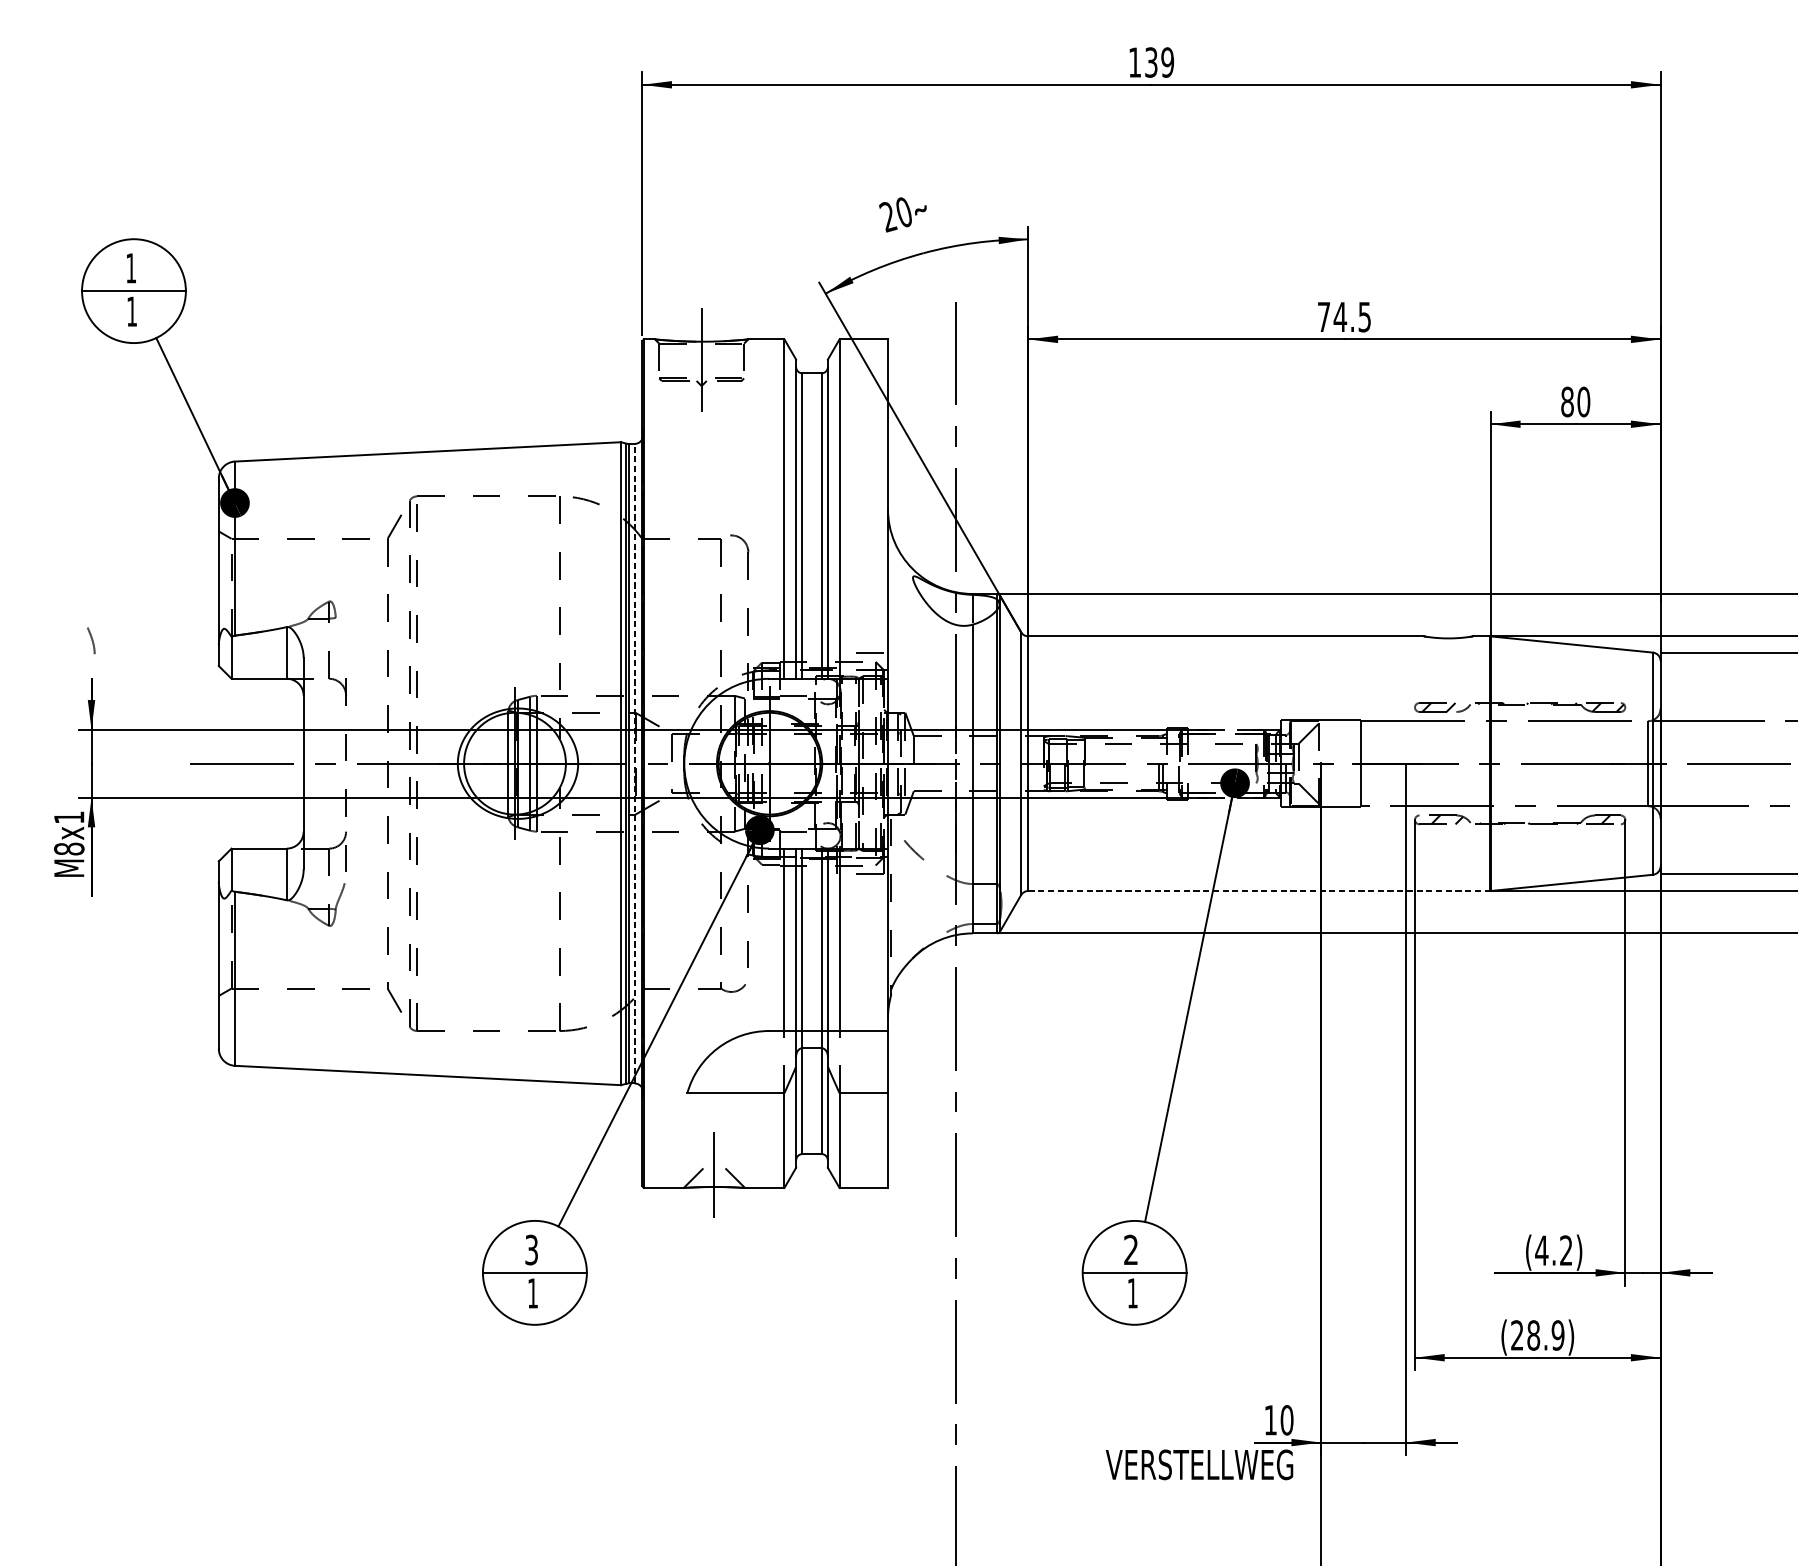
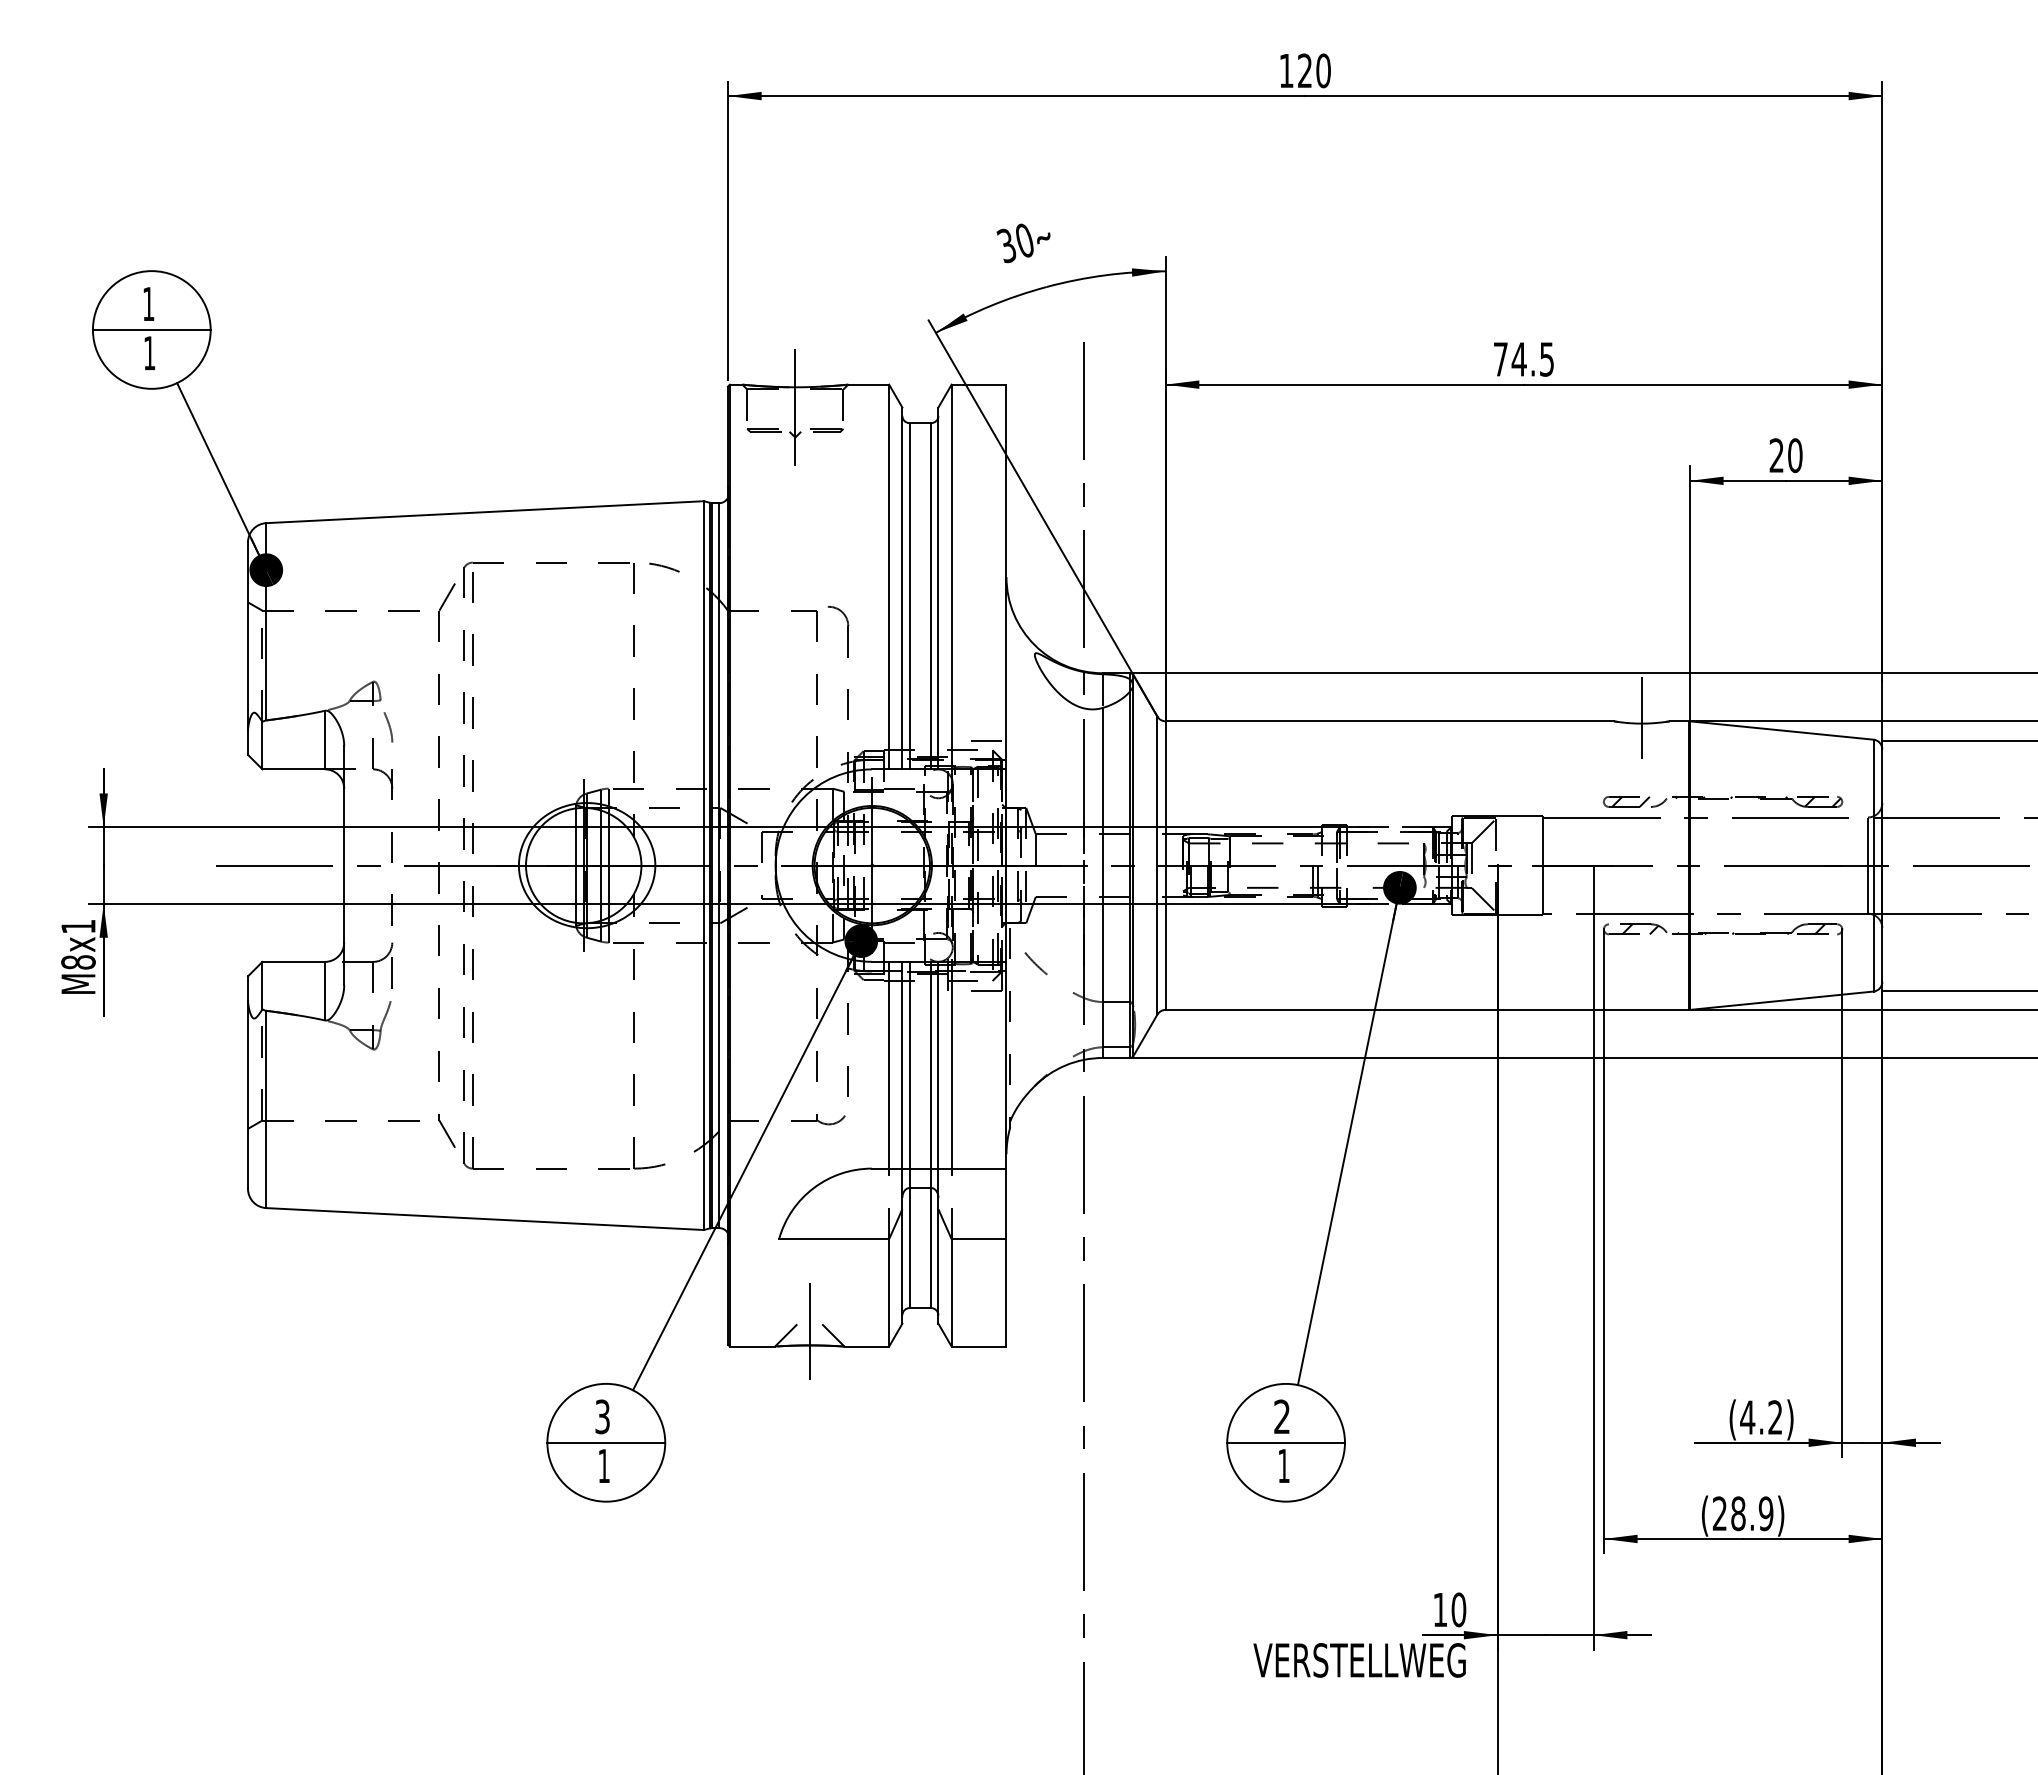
text: (1159, 62) -> (1314, 70), 139 -> 120
text: (887, 216) -> (1006, 245), 20 -> 30
text: (1567, 401) -> (1776, 455), 80 -> 20
line: (1448, 633) -> (1641, 717), added
curve: (91, 640) -> (388, 726), moved
line: (634, 763) -> (719, 865), dashed -> solid
line: (1259, 890) -> (1427, 1009), dashed -> solid

